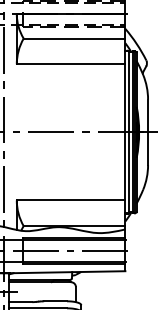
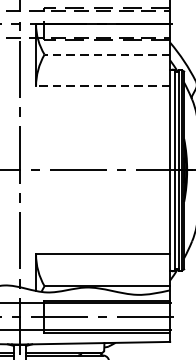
line: (74, 38) -> (107, 54), solid -> dashed
line: (70, 64) -> (102, 86), solid -> dashed

